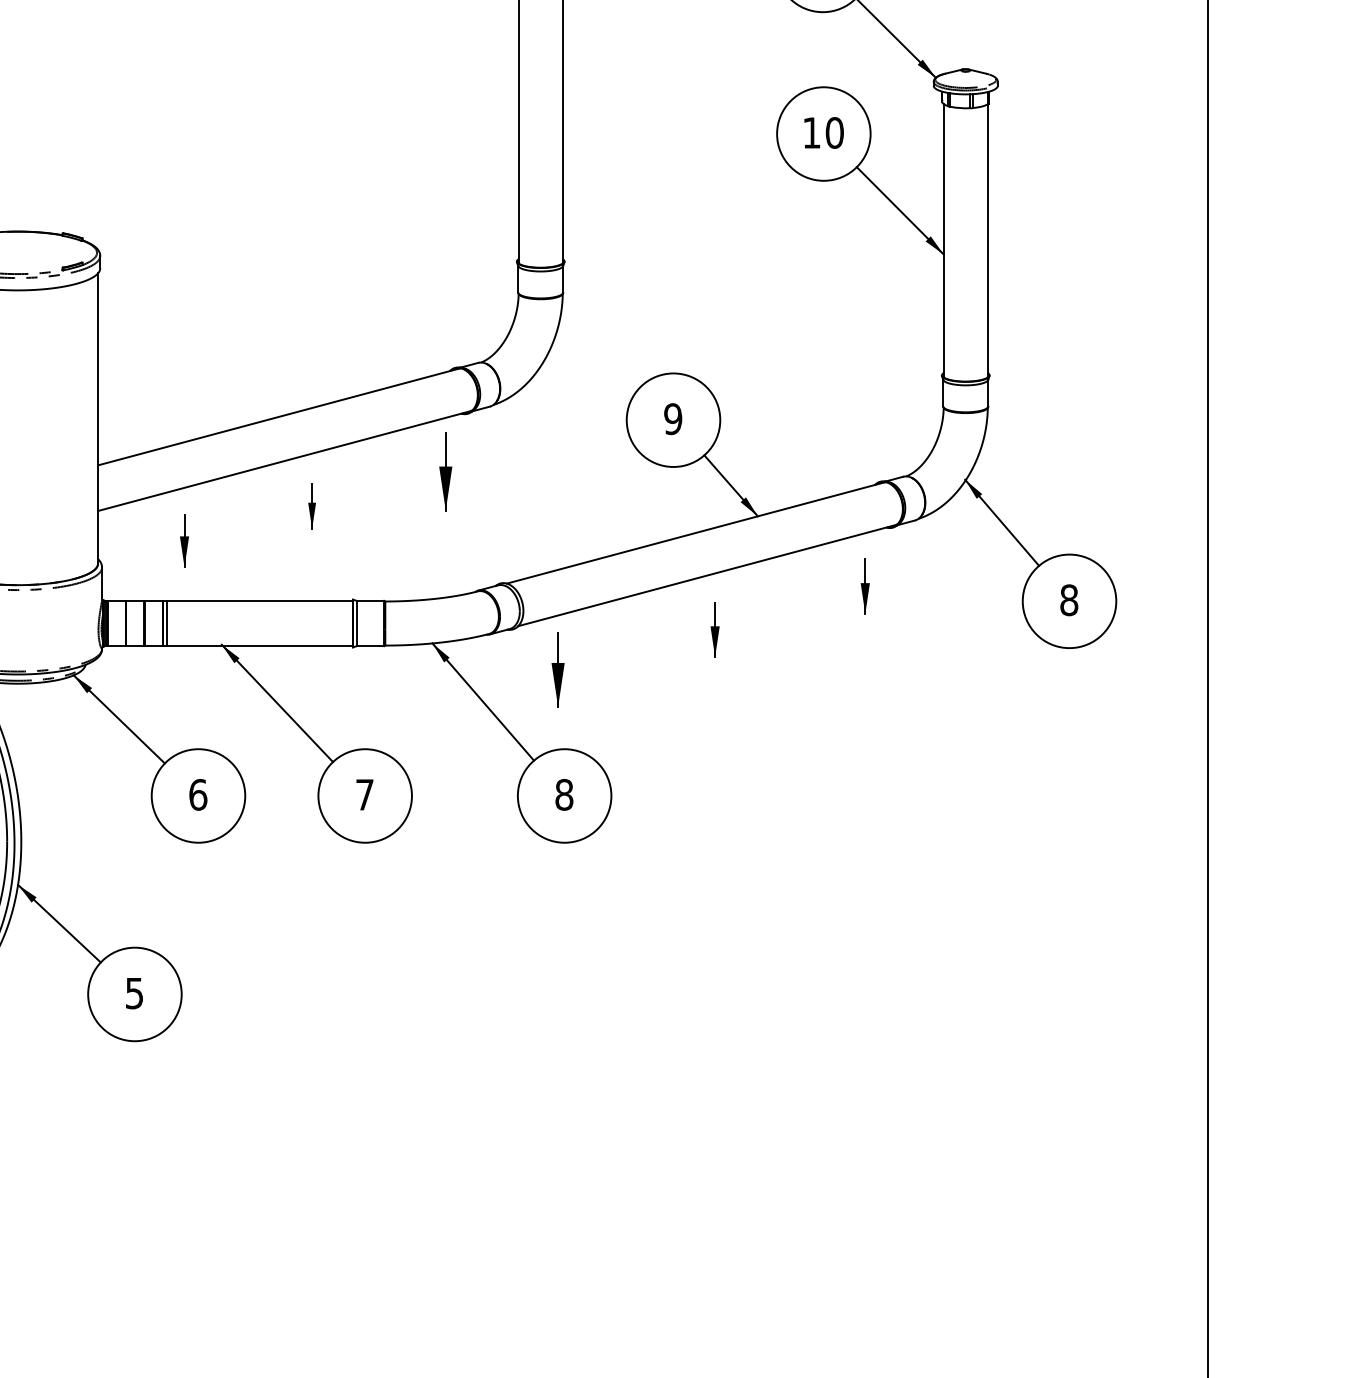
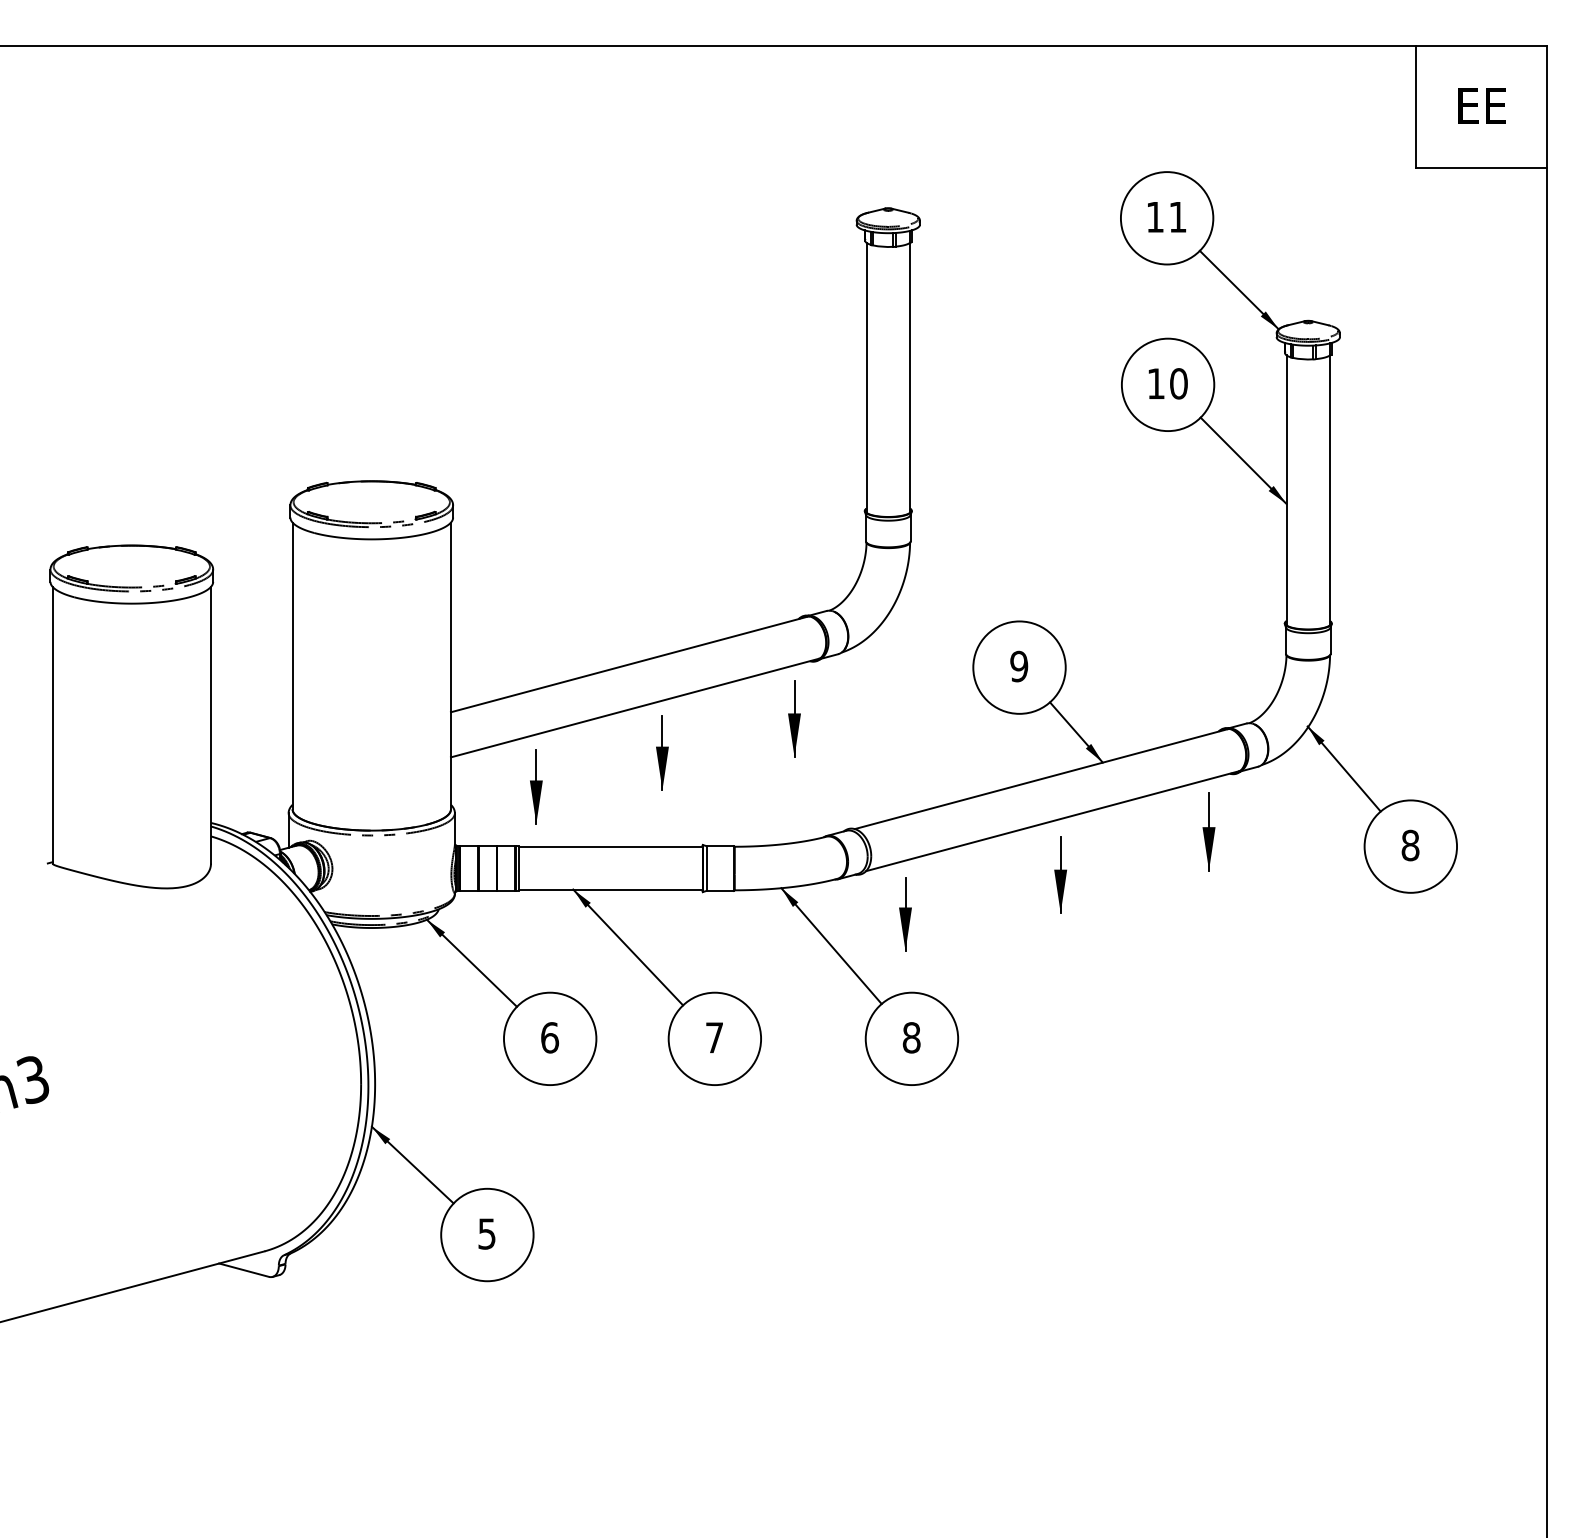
part: (312, 506) -> (662, 752), size x1.67
part: (184, 540) -> (536, 786), size x1.43
part: (864, 586) -> (1208, 831), size x1.43
part: (714, 629) -> (1060, 874), size x1.43

